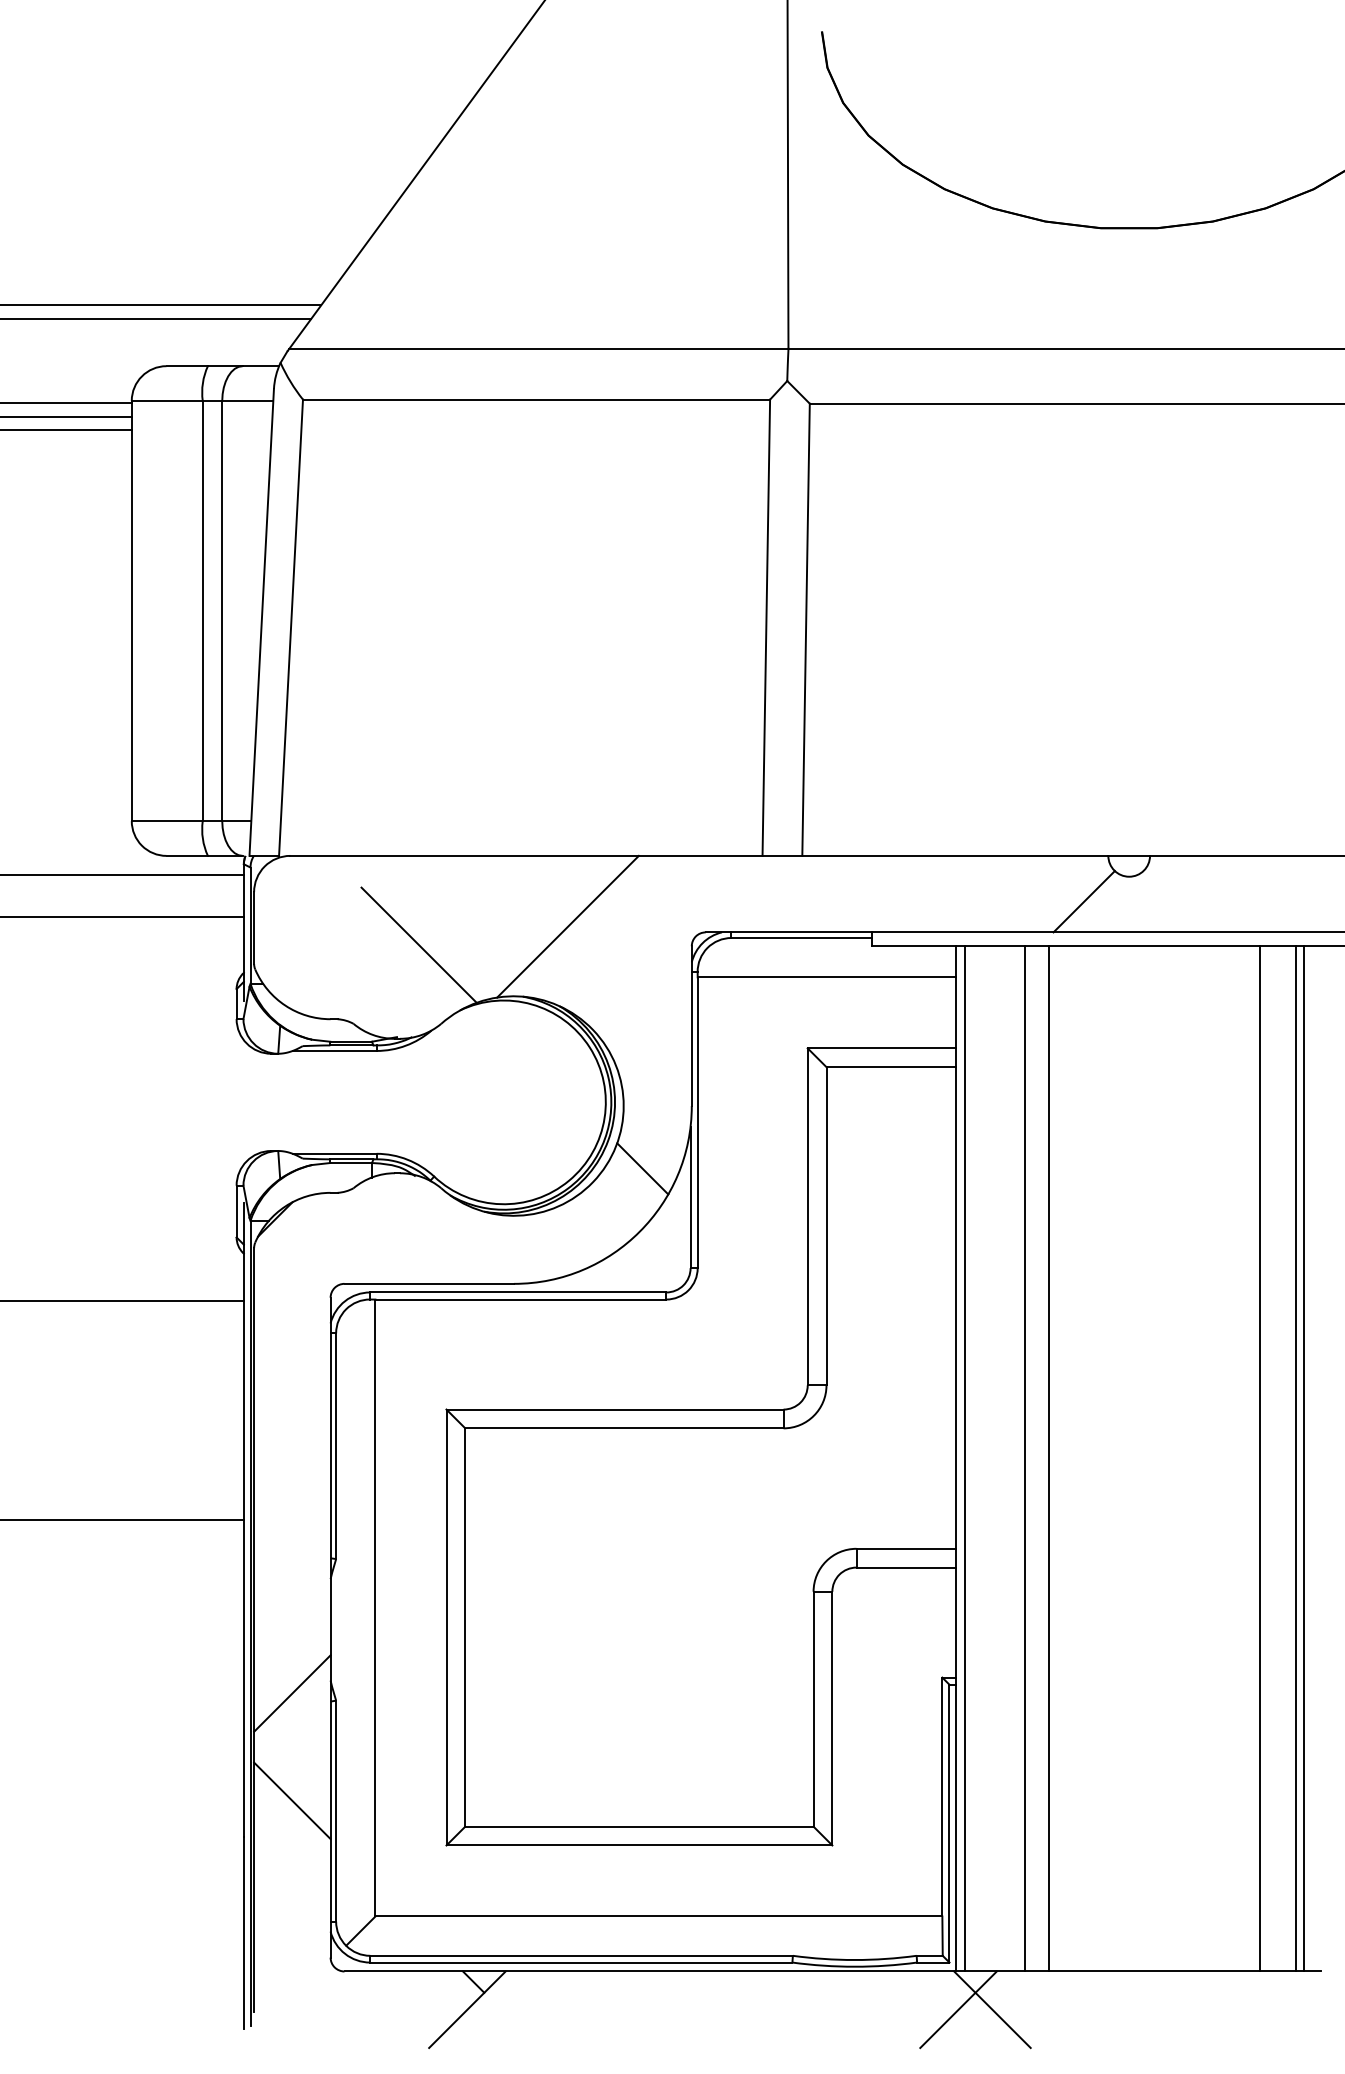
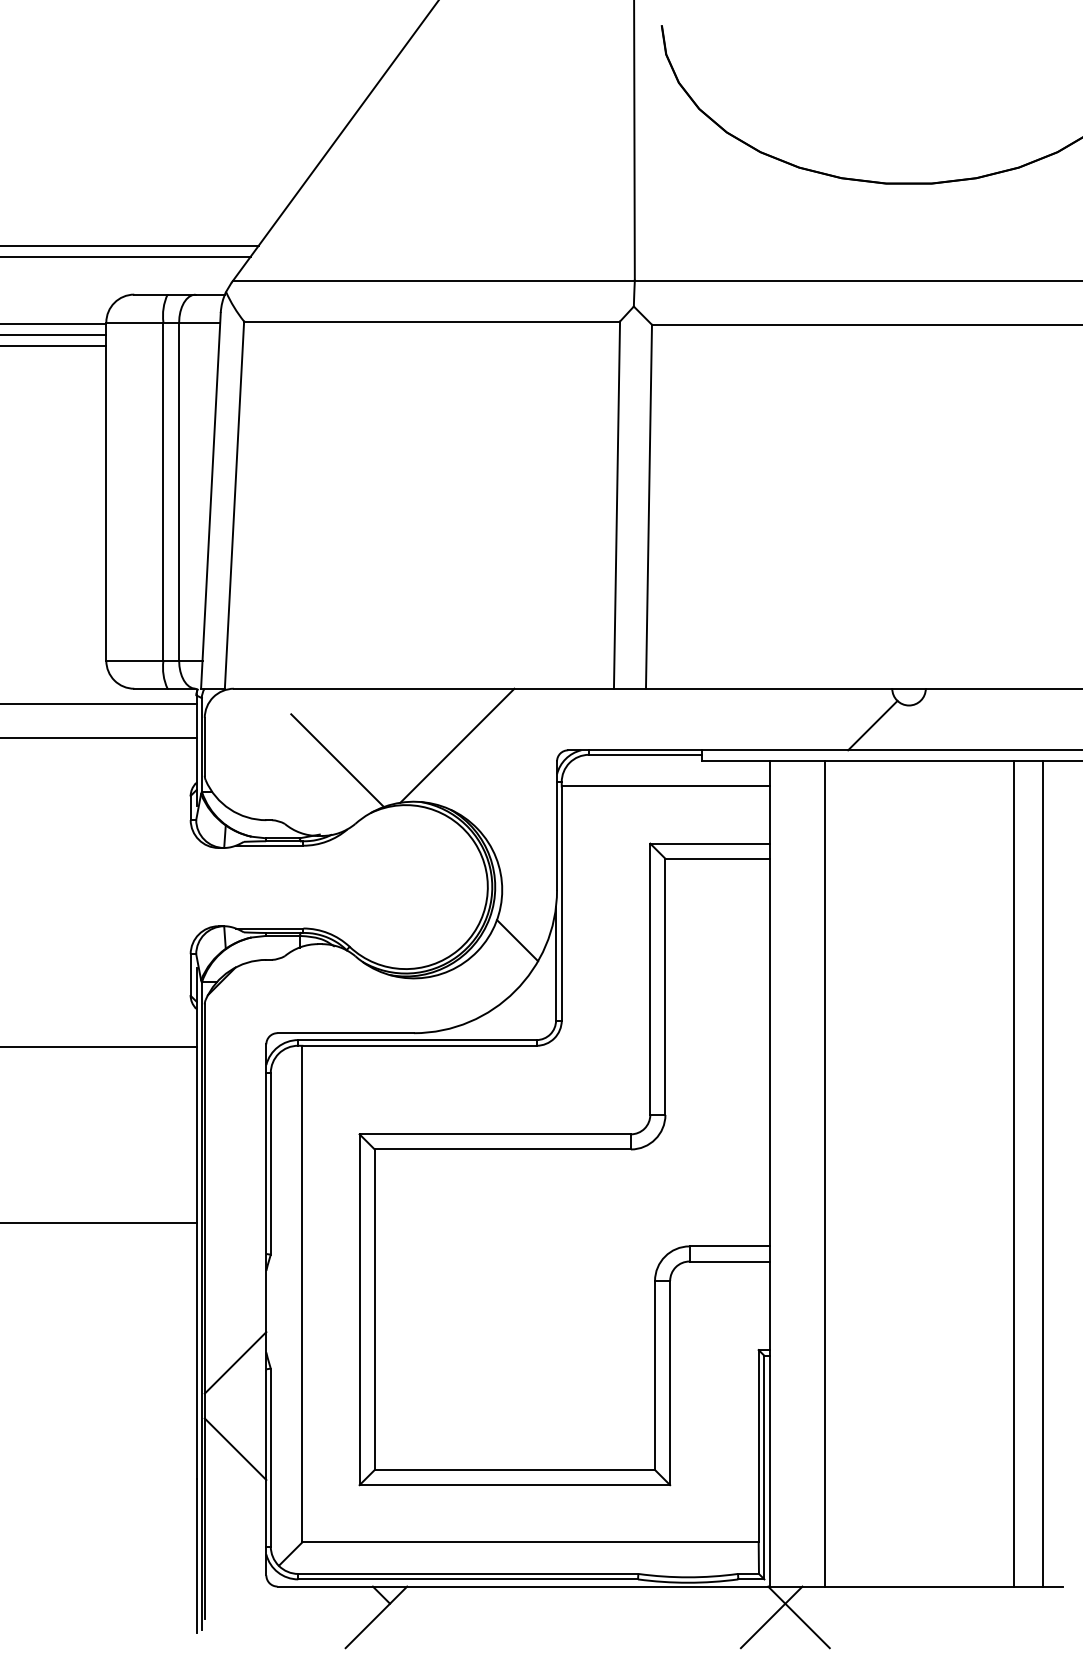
line: (965, 1458) -> (777, 1173), removed
line: (1048, 1458) -> (844, 1173), removed
line: (1304, 1458) -> (1050, 1173), removed

